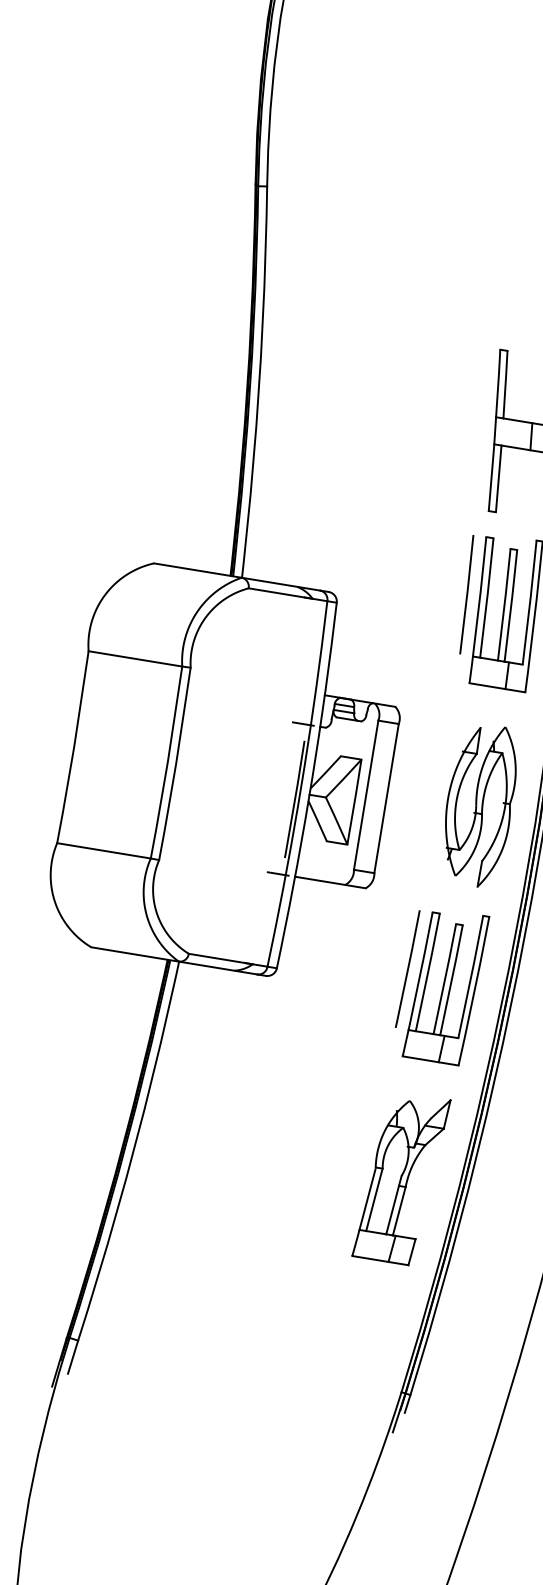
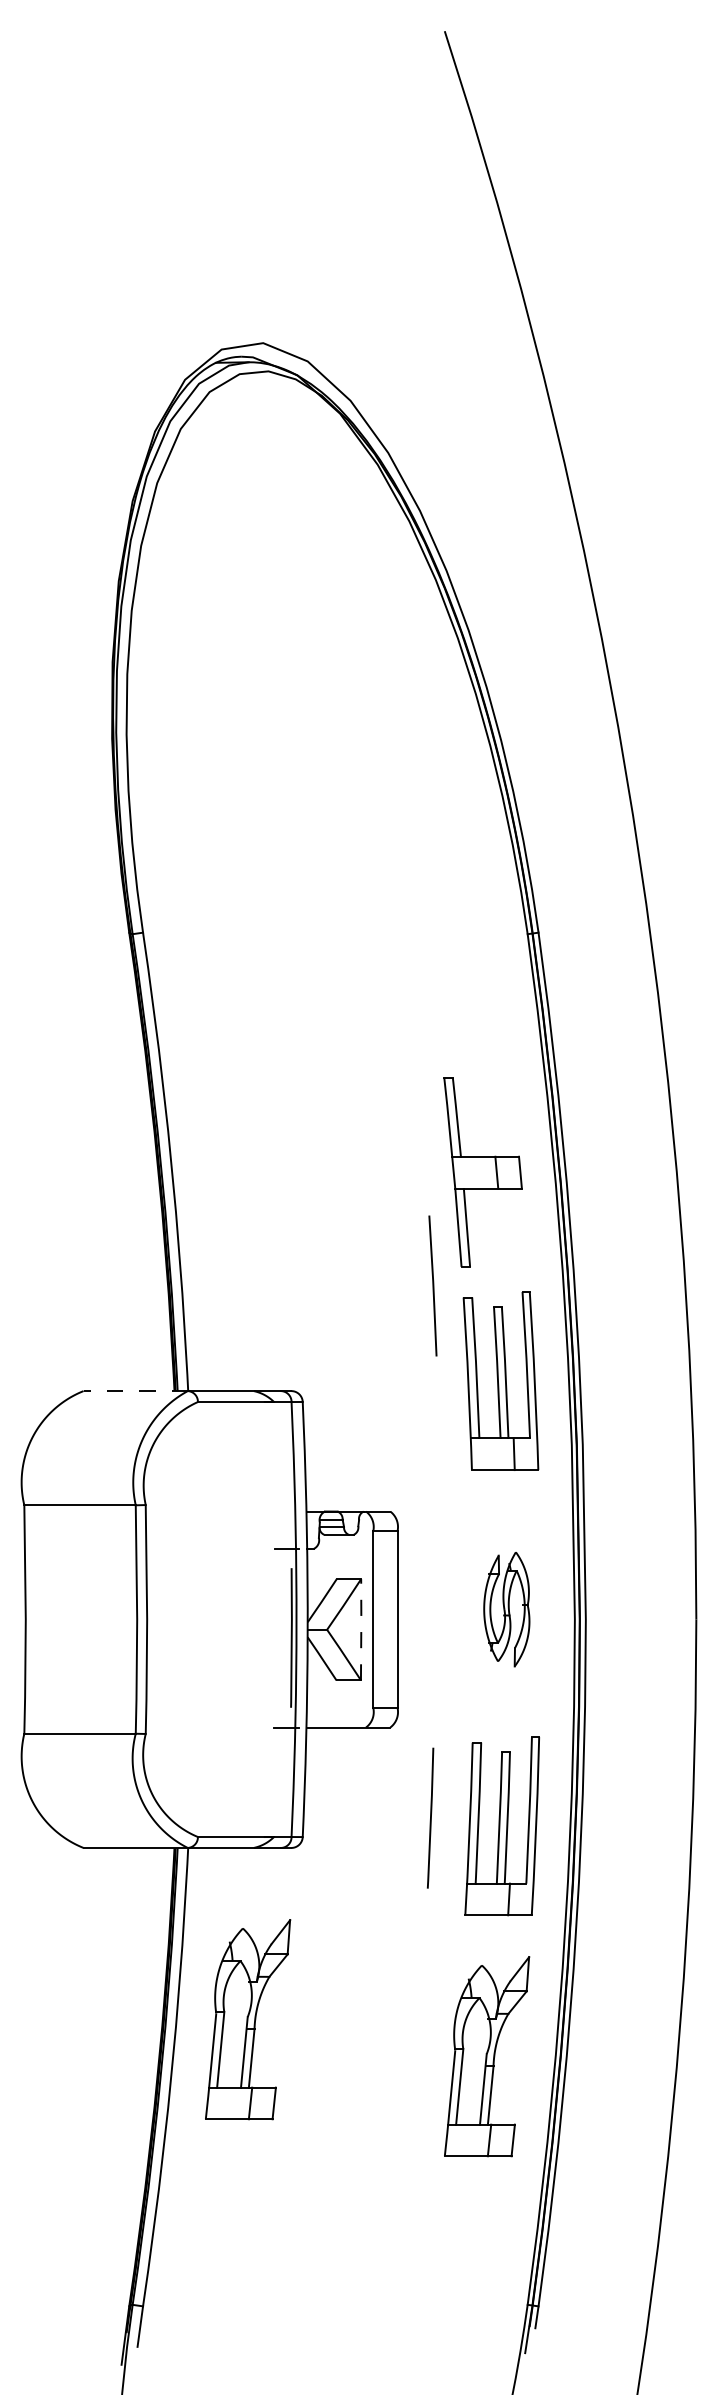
line: (197, 570) -> (135, 1391), solid -> dashed
line: (466, 594) -> (432, 1285), moved
line: (354, 801) -> (361, 1628), solid -> dashed
part: (479, 805) -> (506, 1609), size x0.6
line: (407, 968) -> (430, 1817), moved
part: (206, 1114) -> (248, 2019), added

